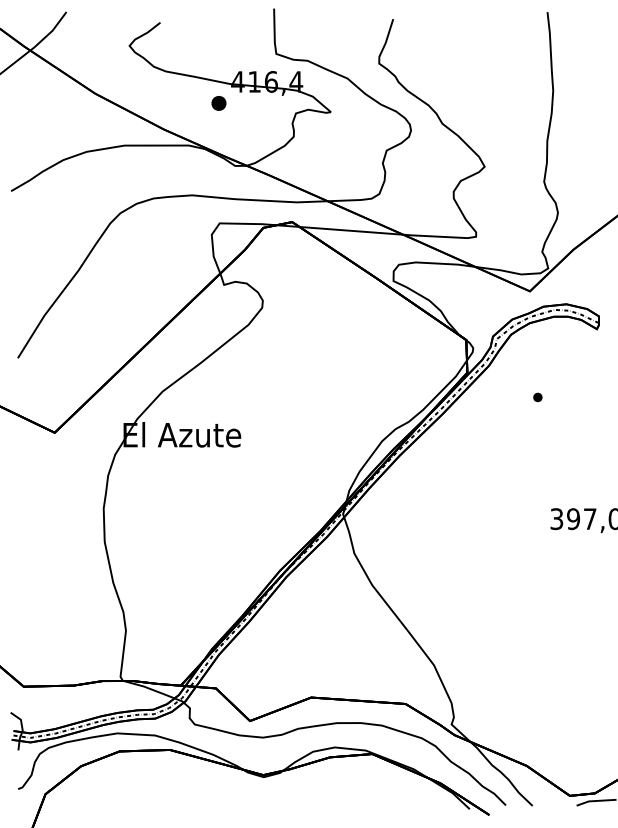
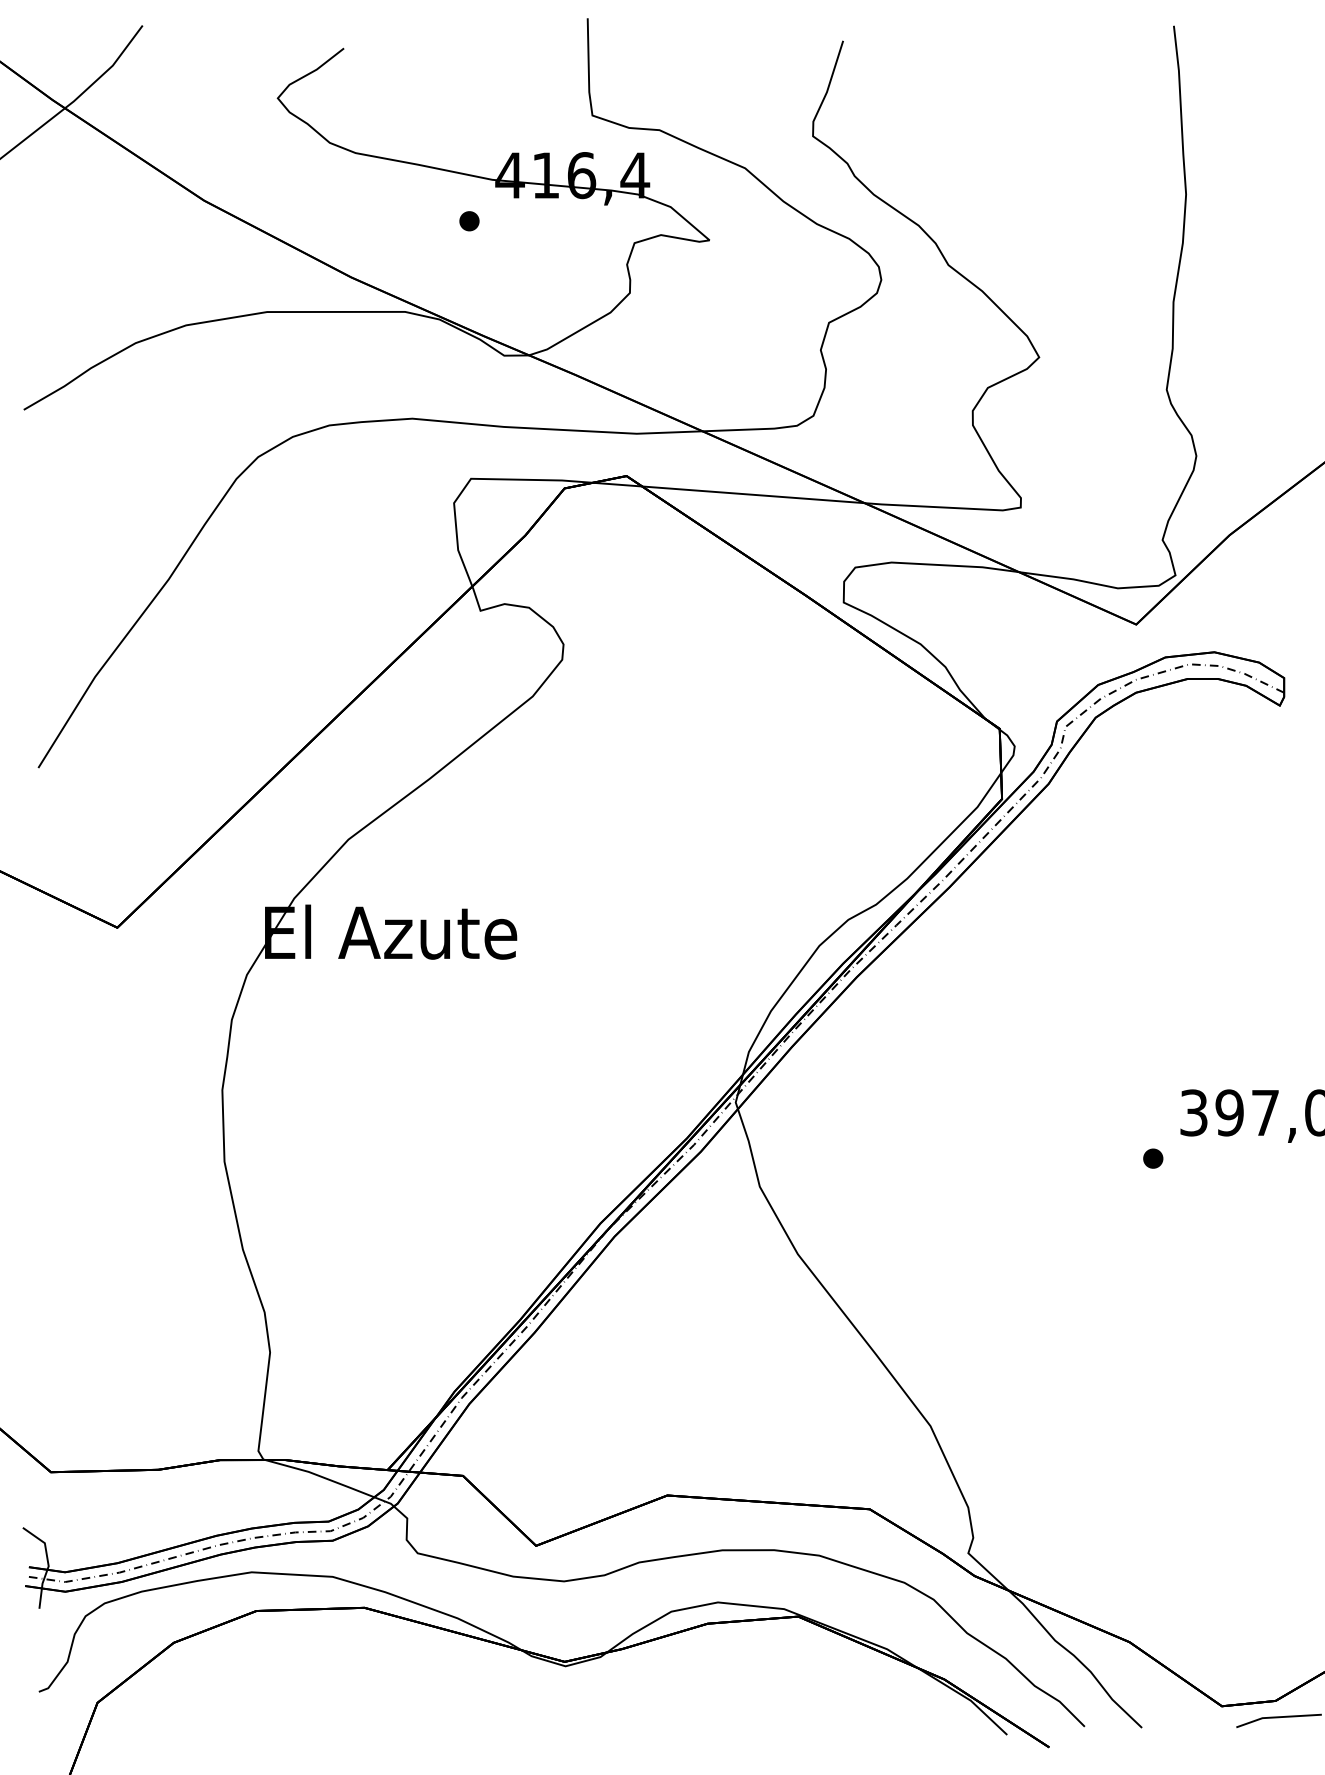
part: (218, 102) -> (468, 219), size x0.62
part: (537, 397) -> (1152, 1158), moved

